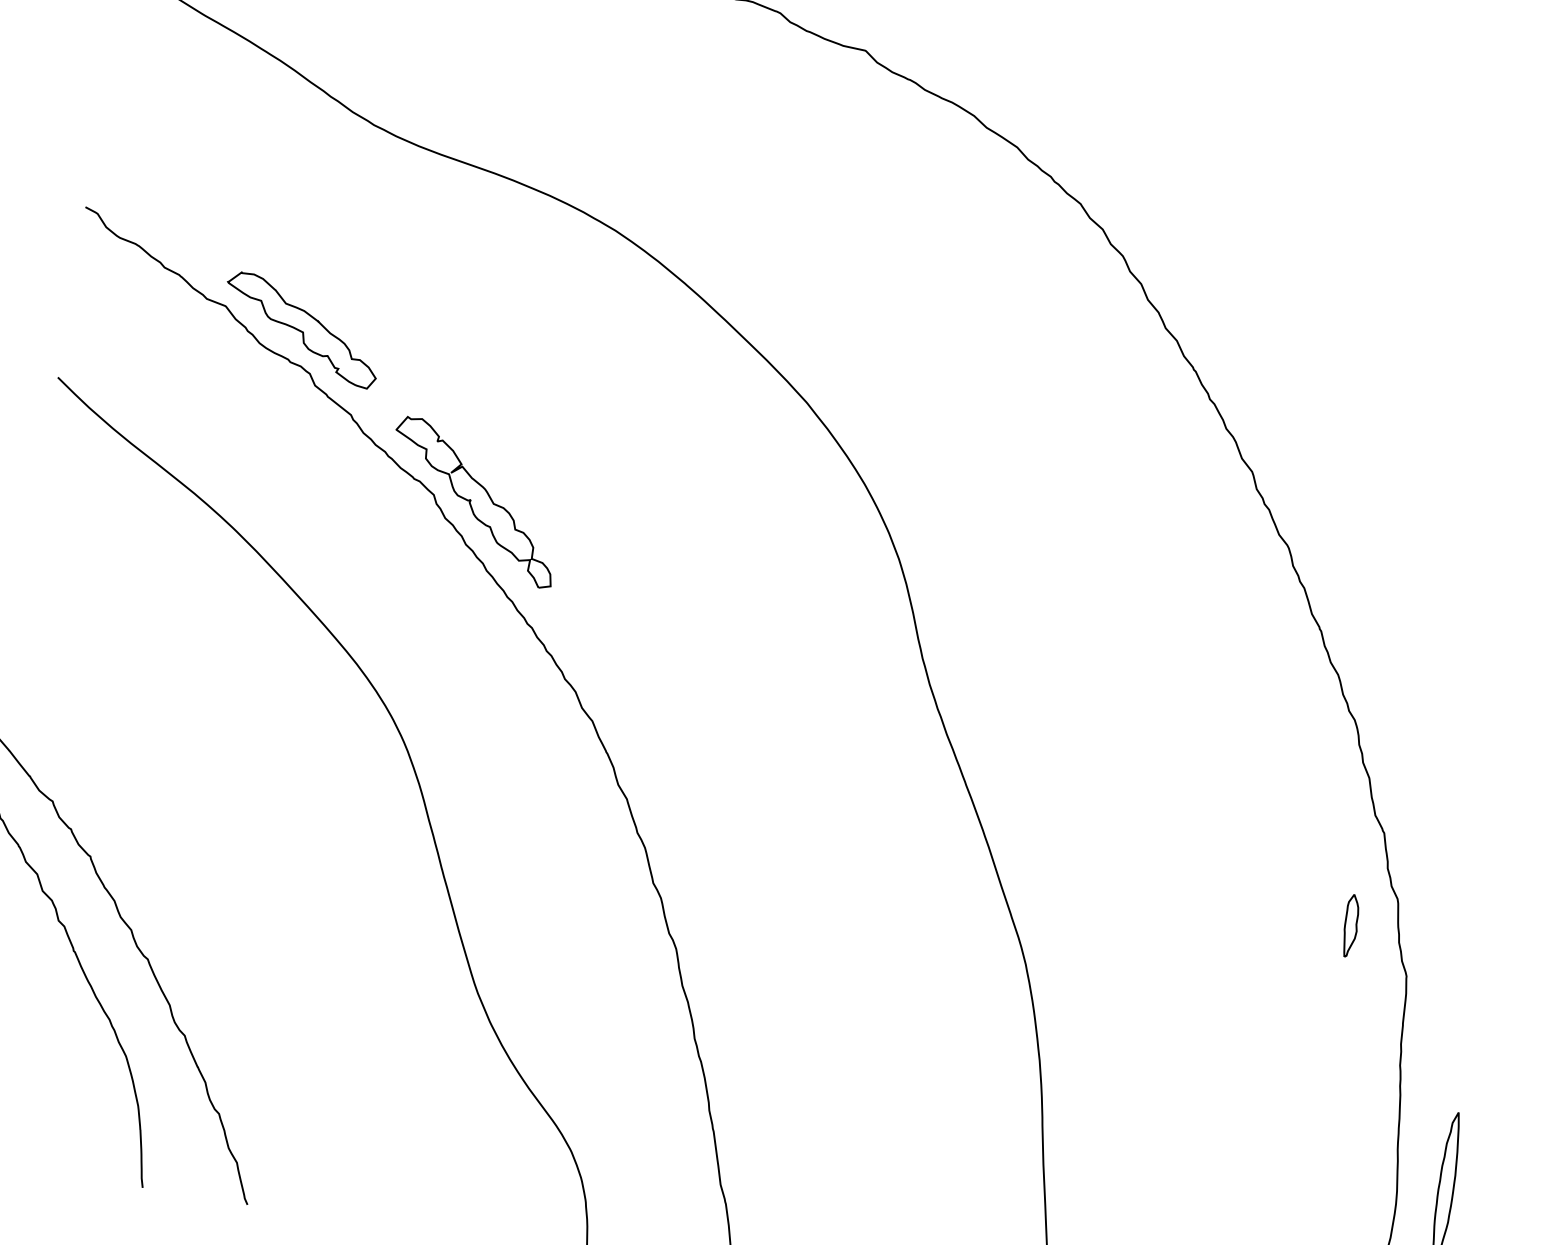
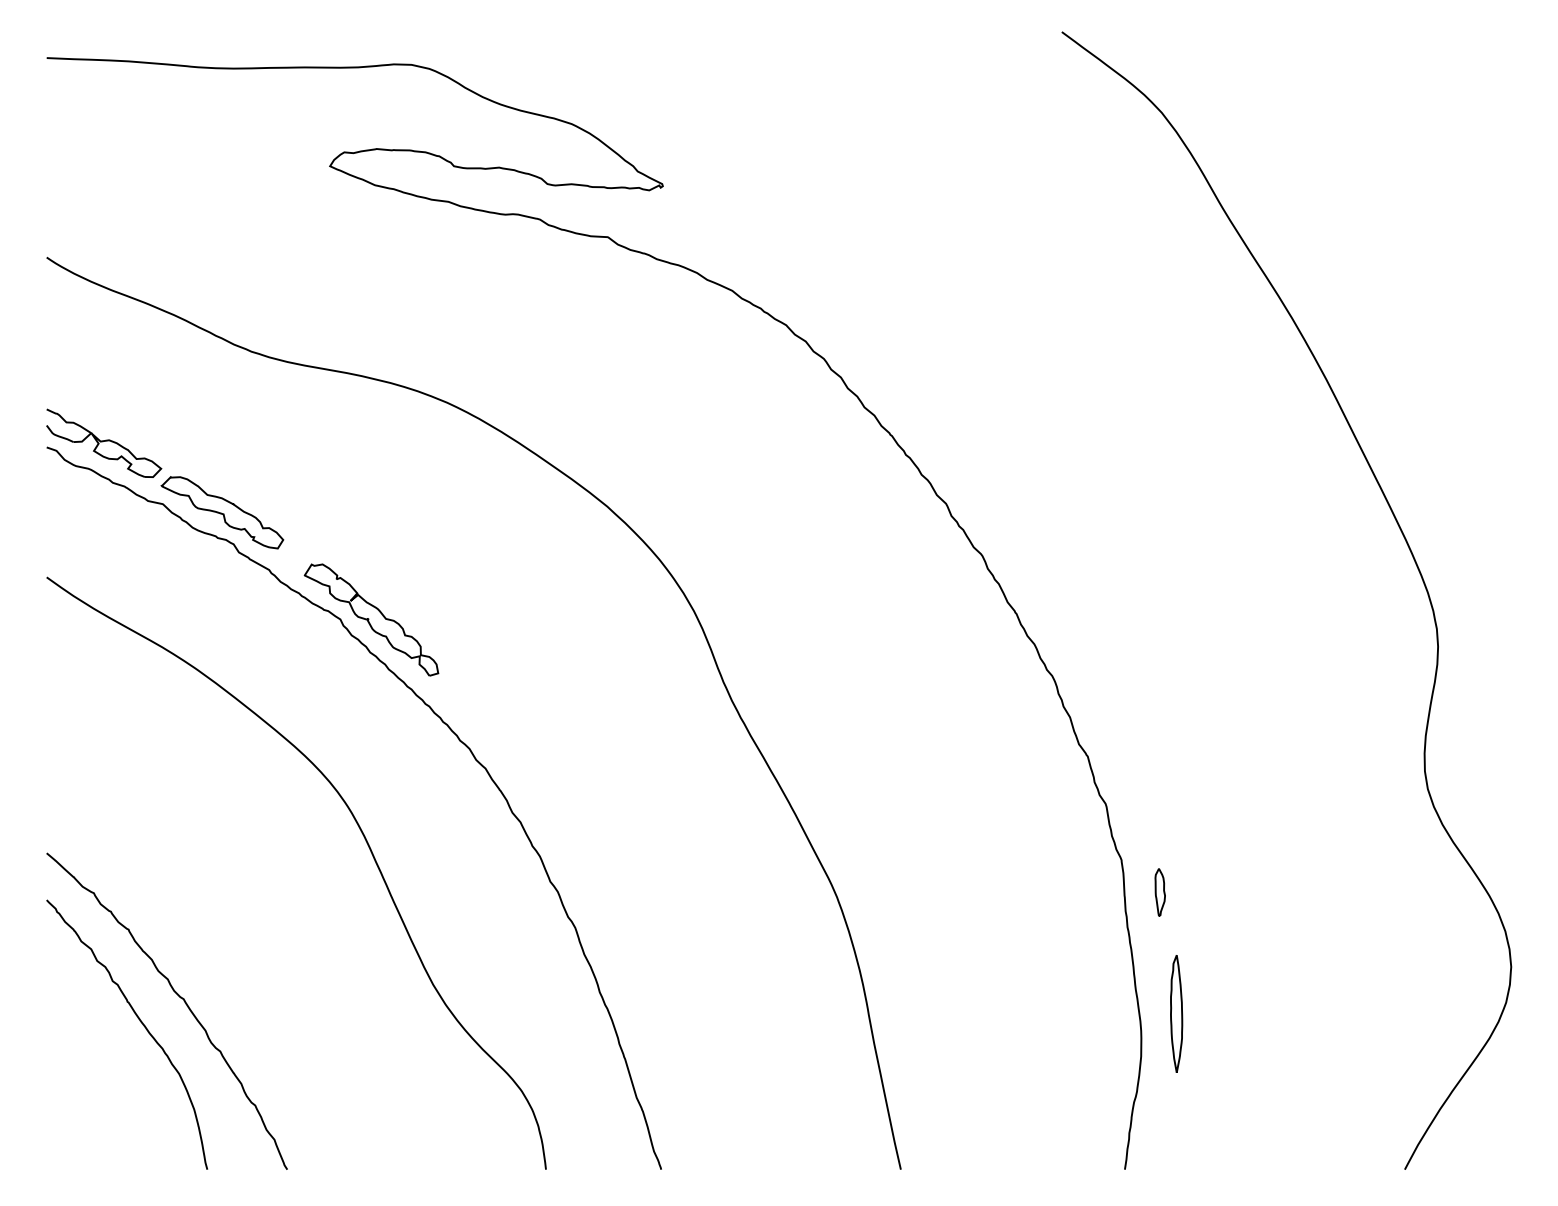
part: (162, 212) -> (104, 442), added
part: (1350, 925) -> (1159, 892), moved

